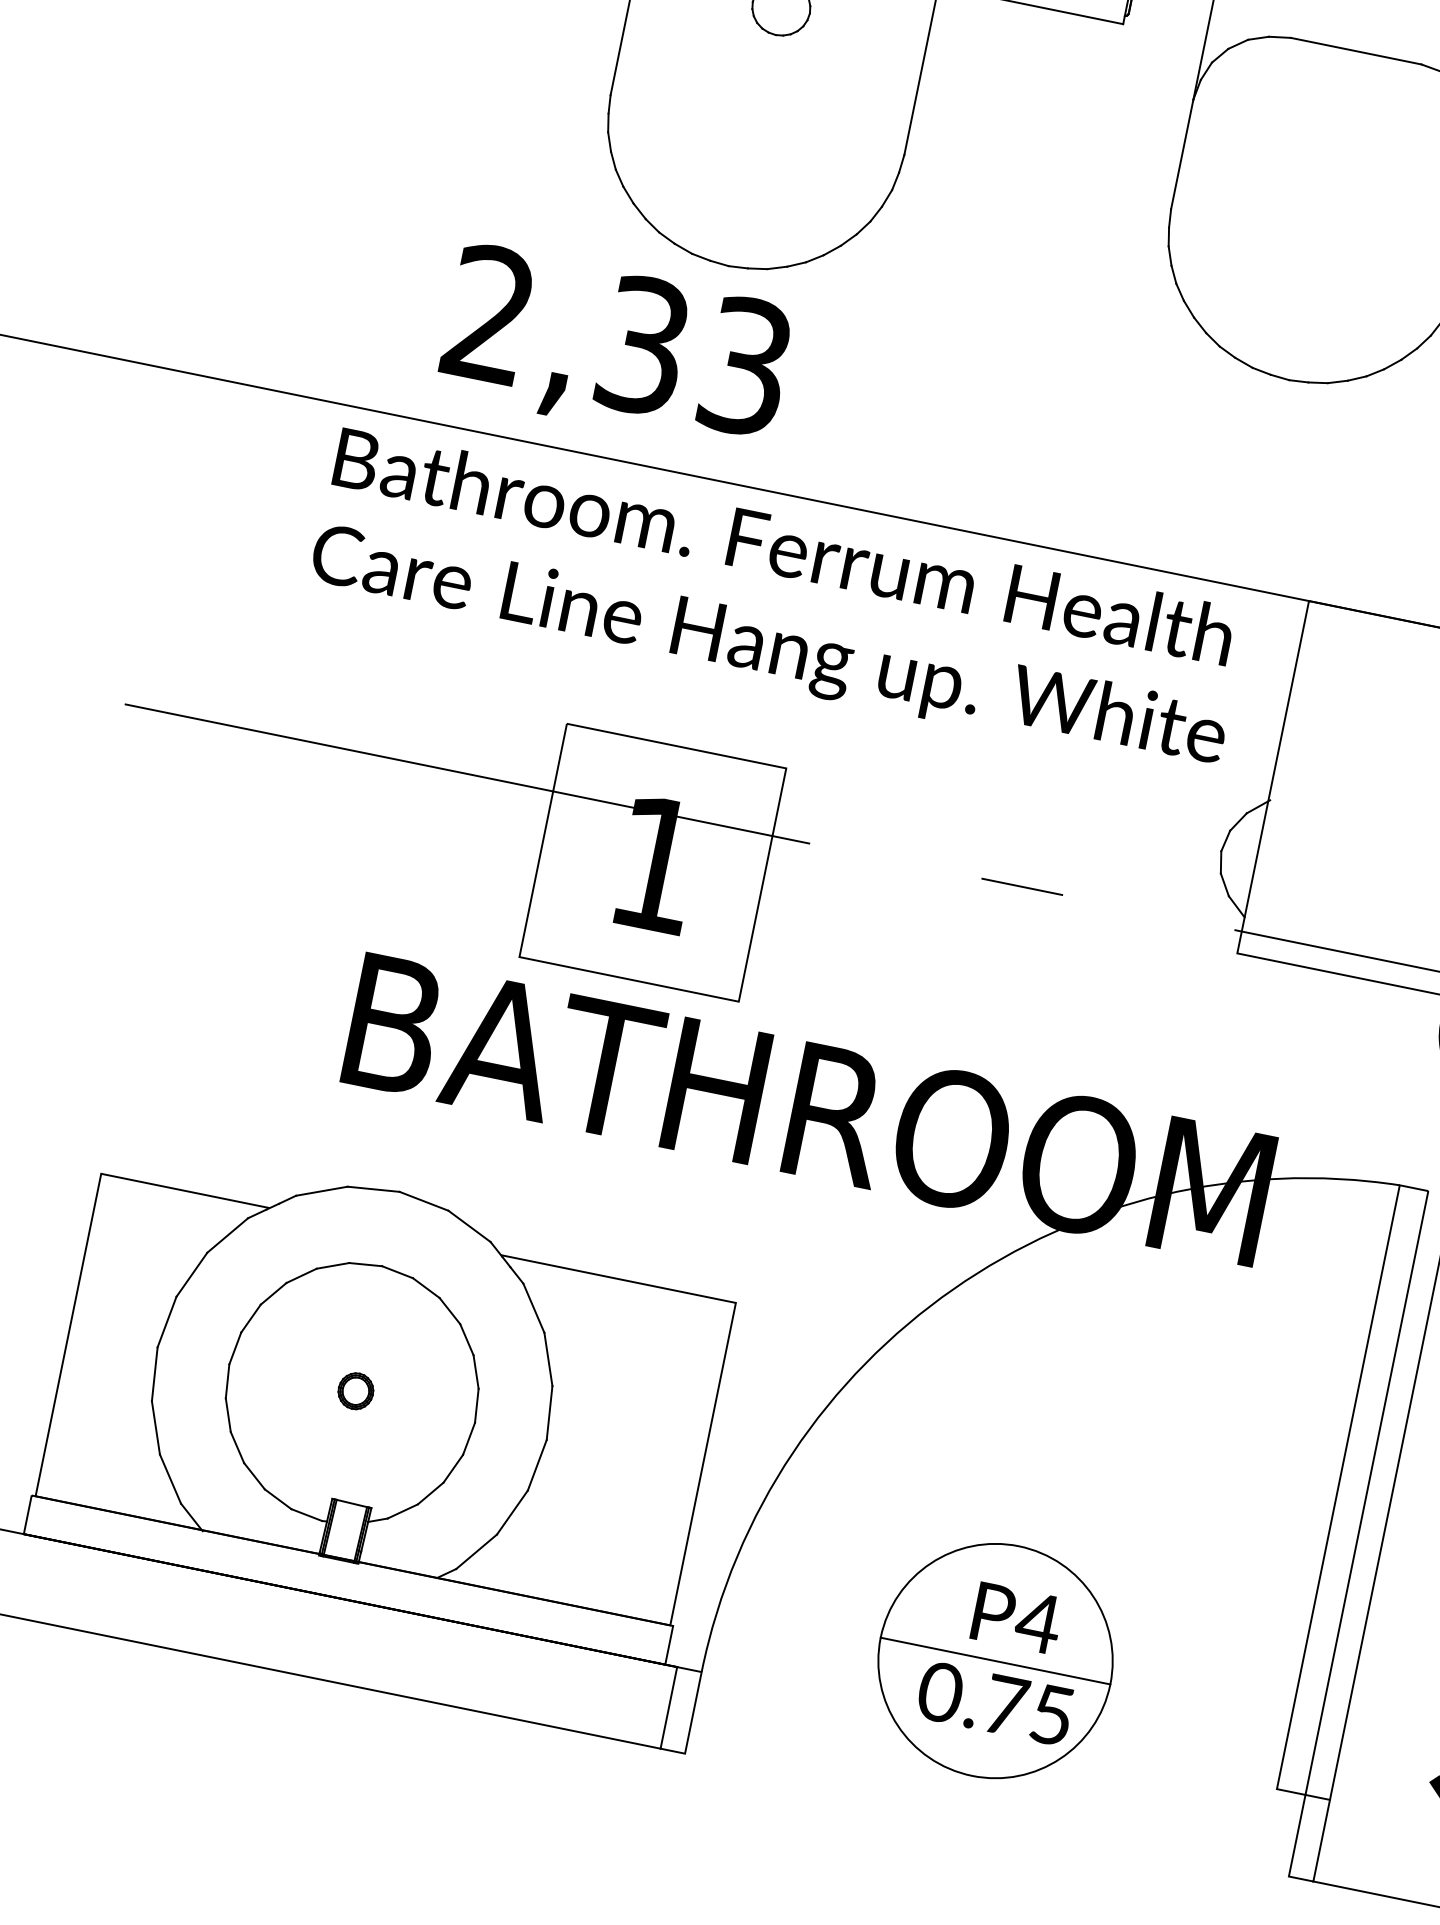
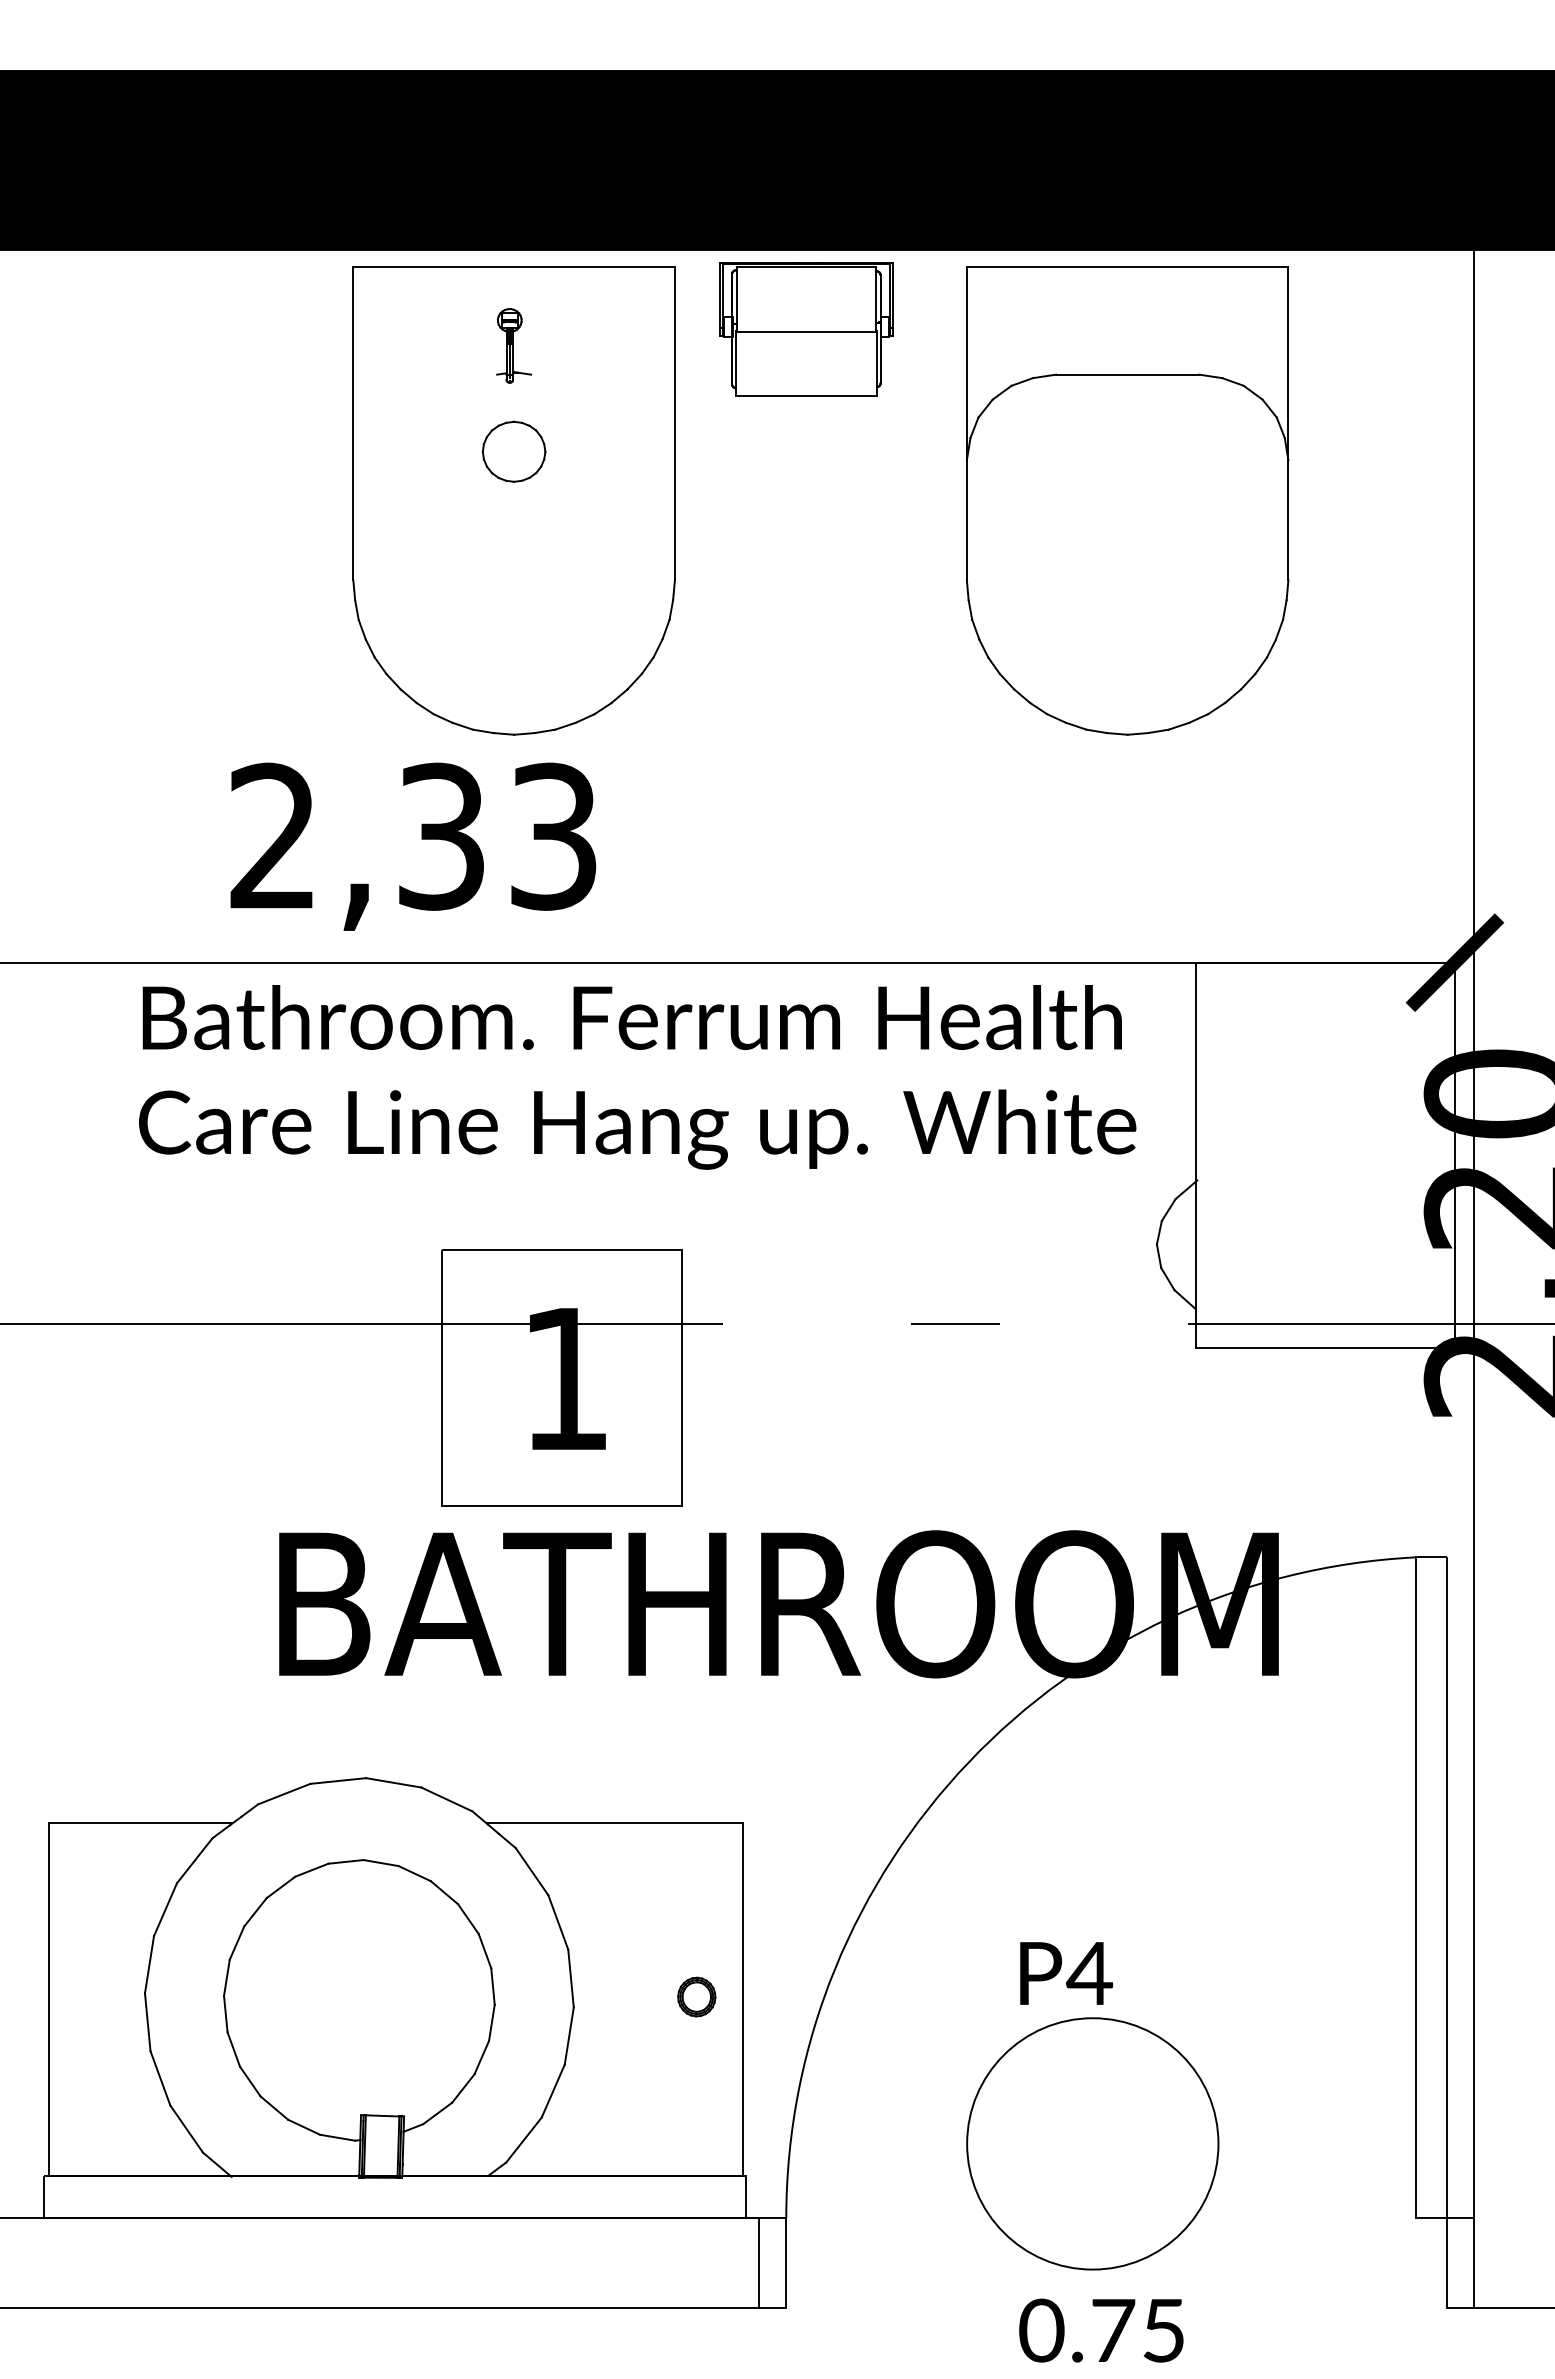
part: (355, 1390) -> (696, 1996), moved
text: (1017, 1618) -> (1066, 1973), moved
line: (995, 1660) -> (1092, 2143), removed
text: (995, 1703) -> (1101, 2330), moved

